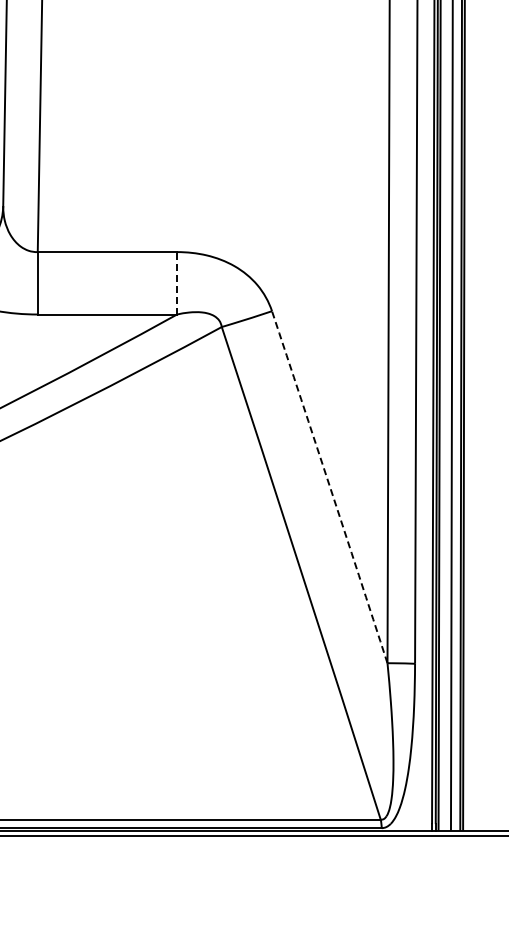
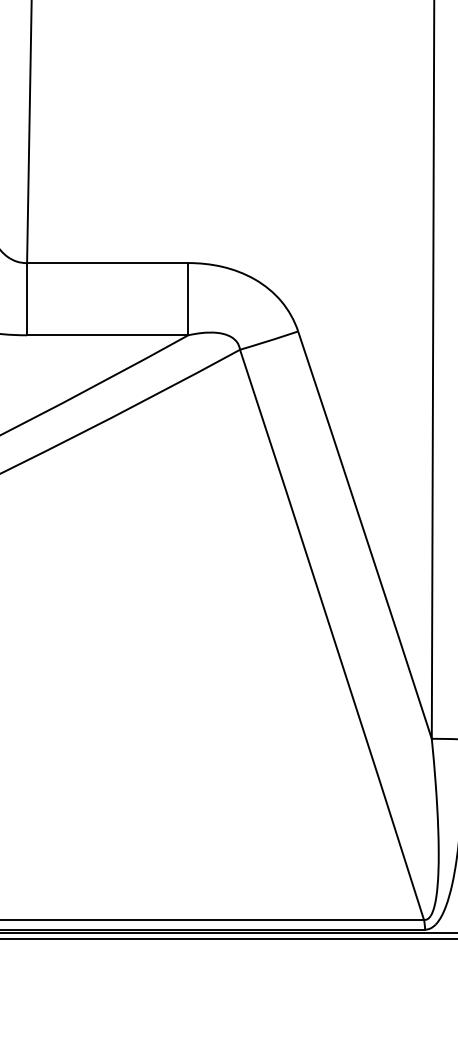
line: (177, 282) -> (188, 298), dashed -> solid
arc: (330, 487) -> (365, 535), dashed -> solid

